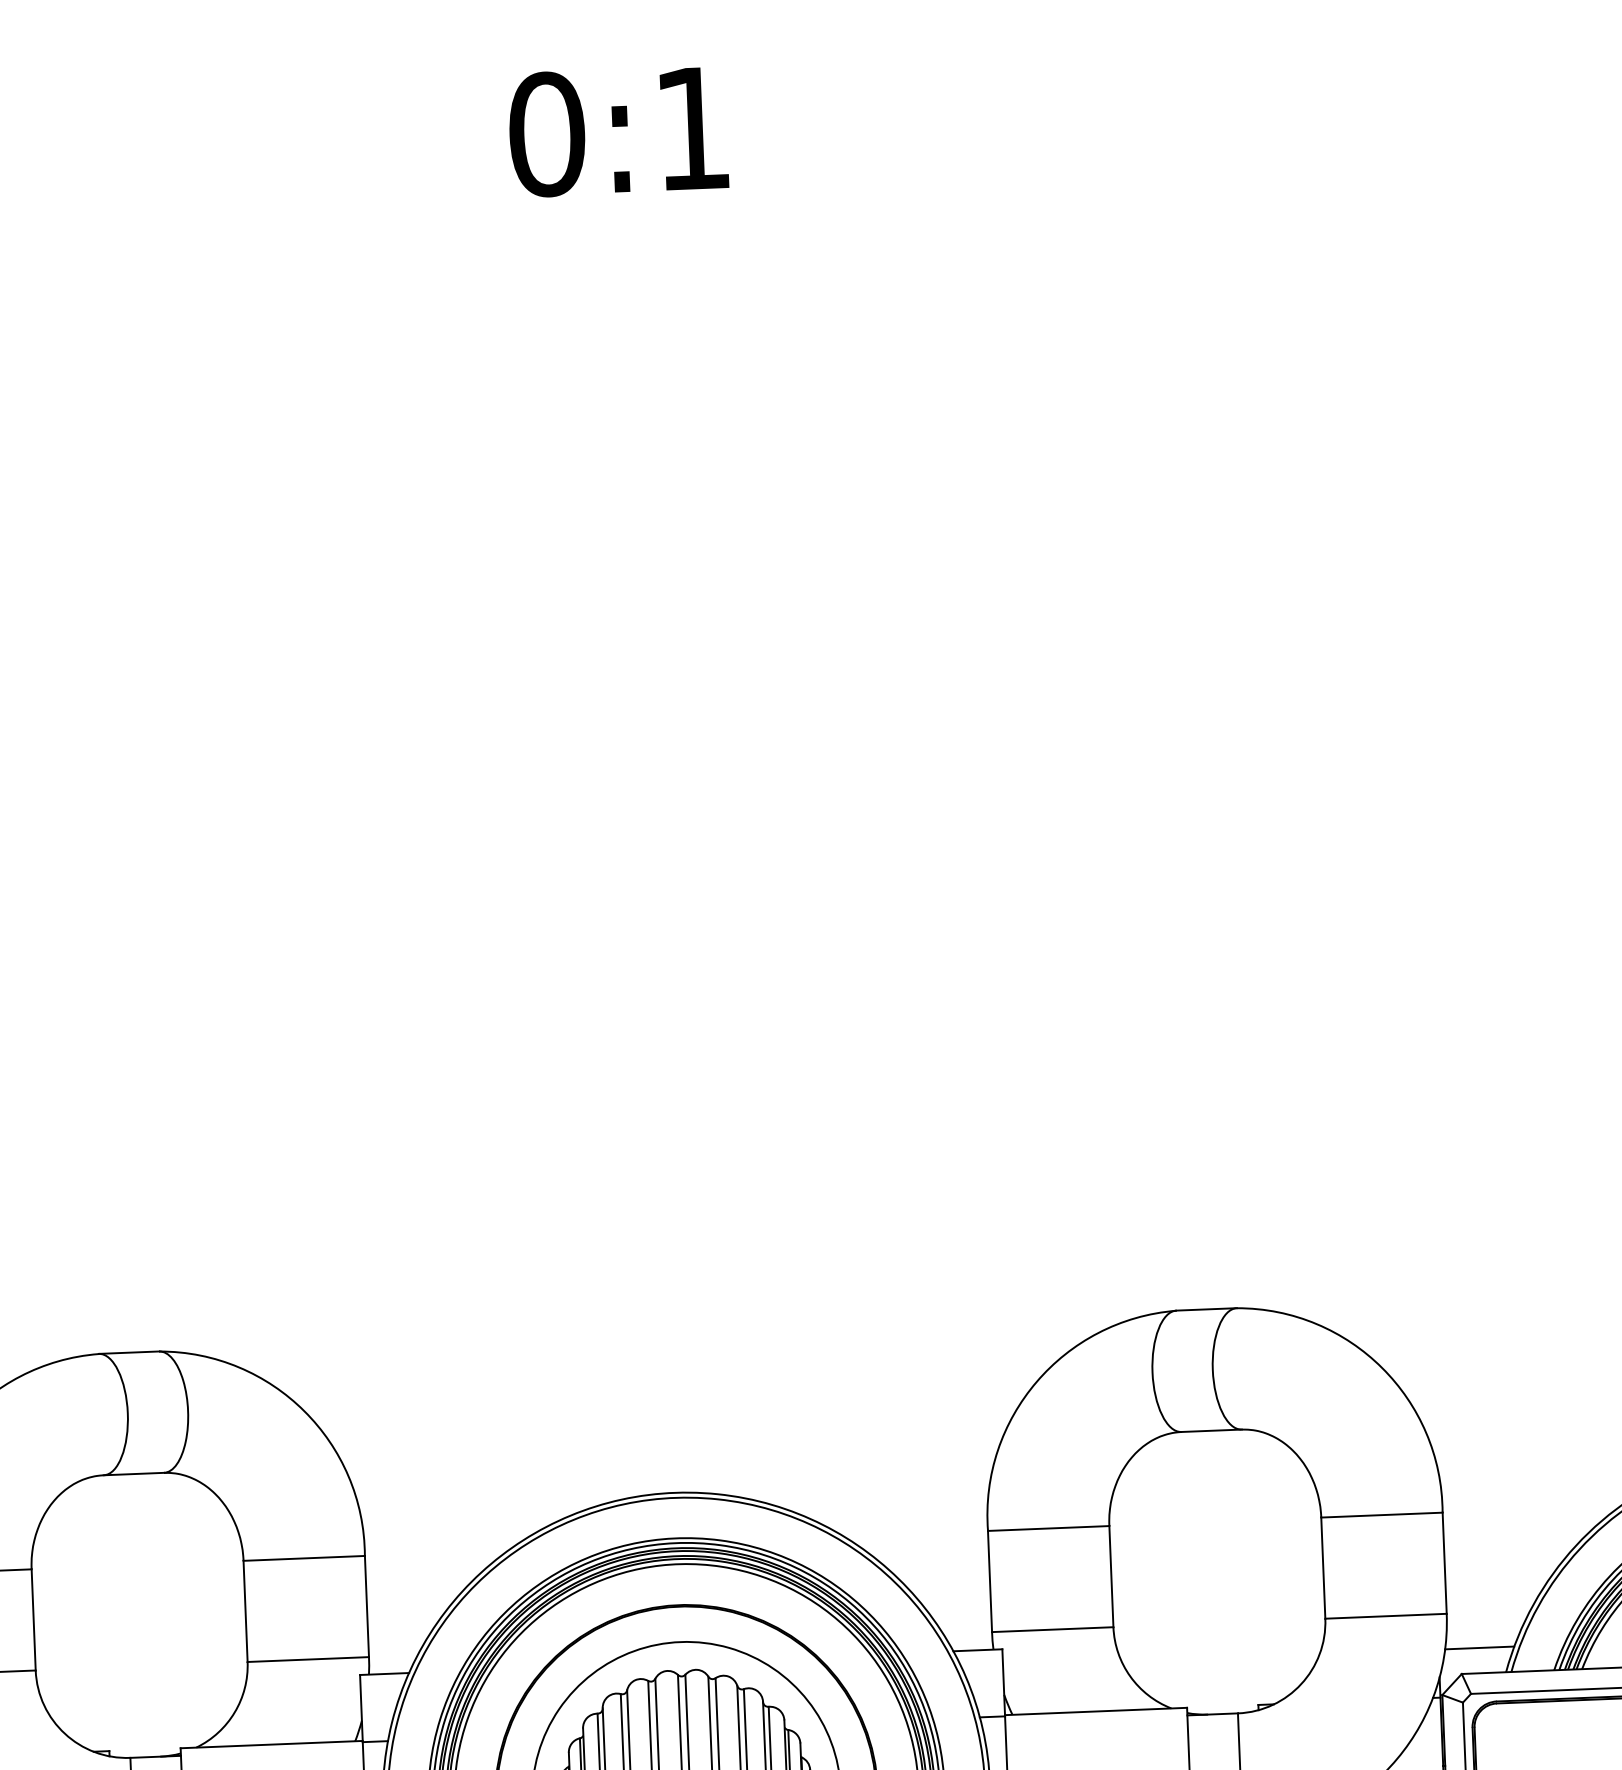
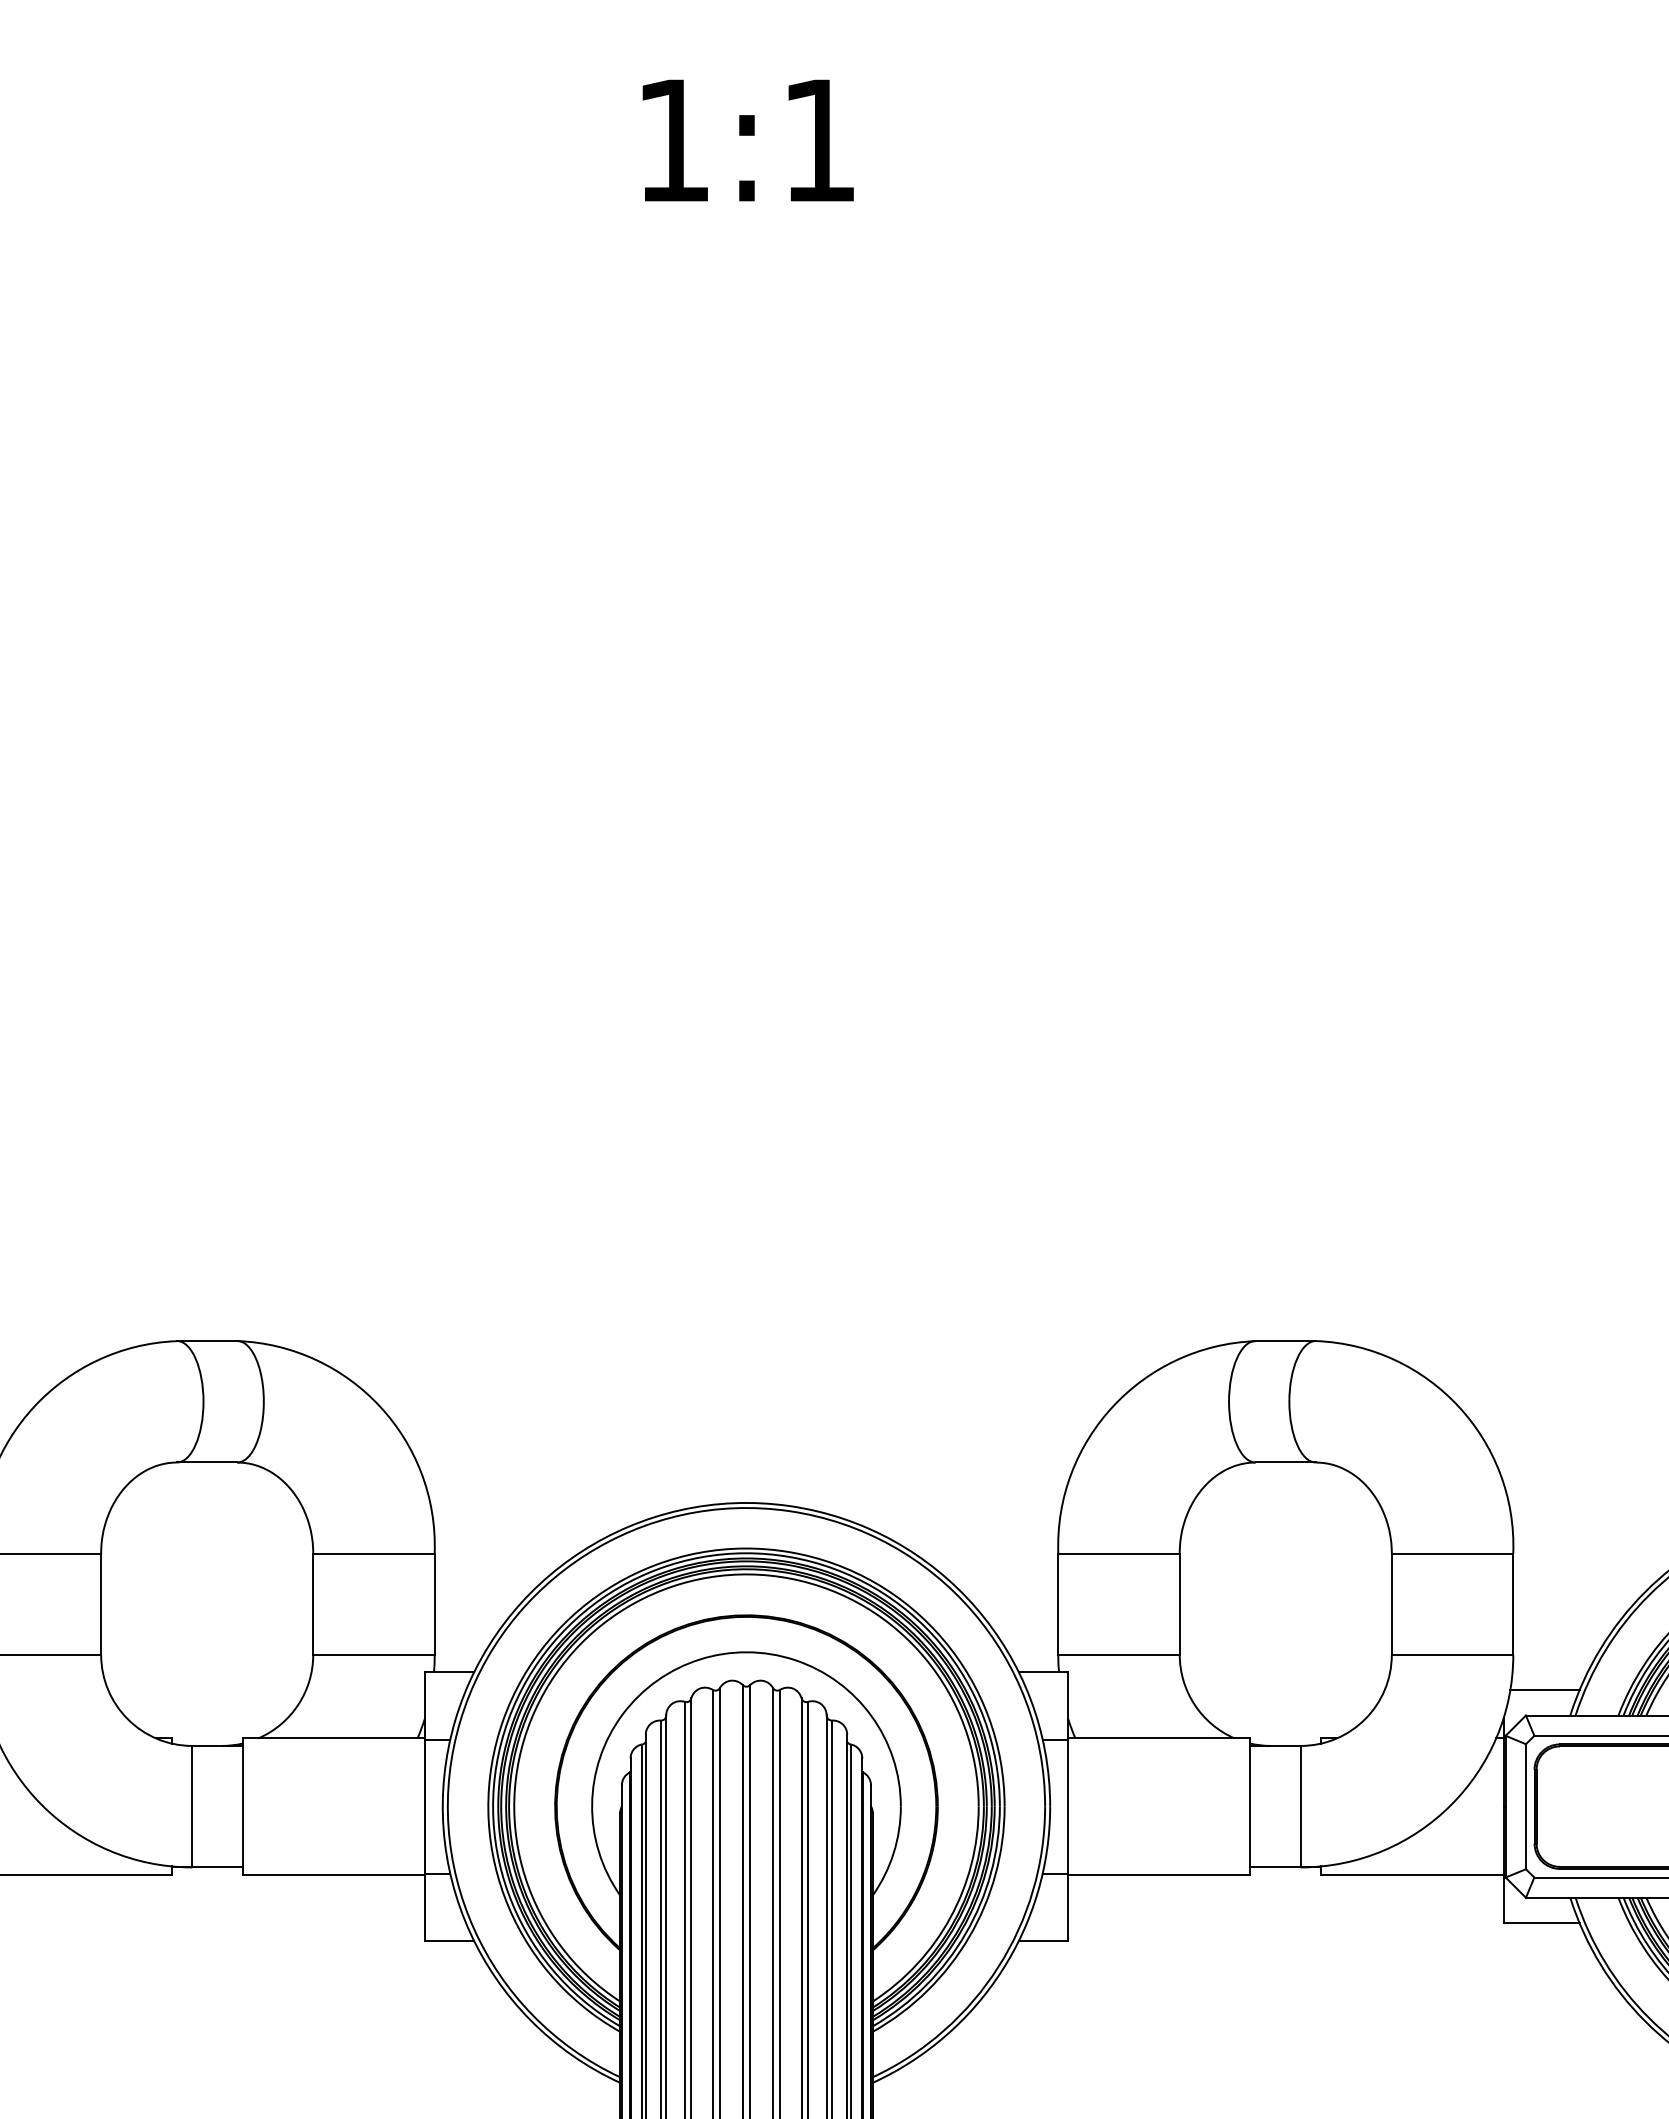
text: (546, 134) -> (673, 140), 0:1 -> 1:1

